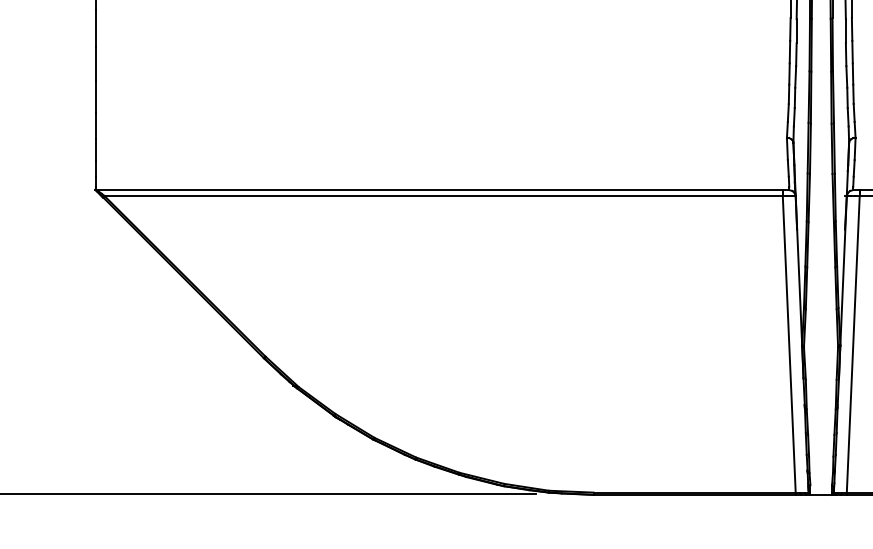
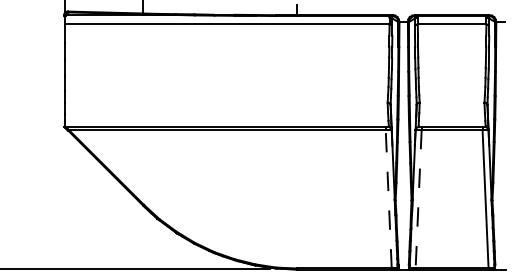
line: (788, 342) -> (388, 198), solid -> dashed
line: (852, 344) -> (418, 199), solid -> dashed

